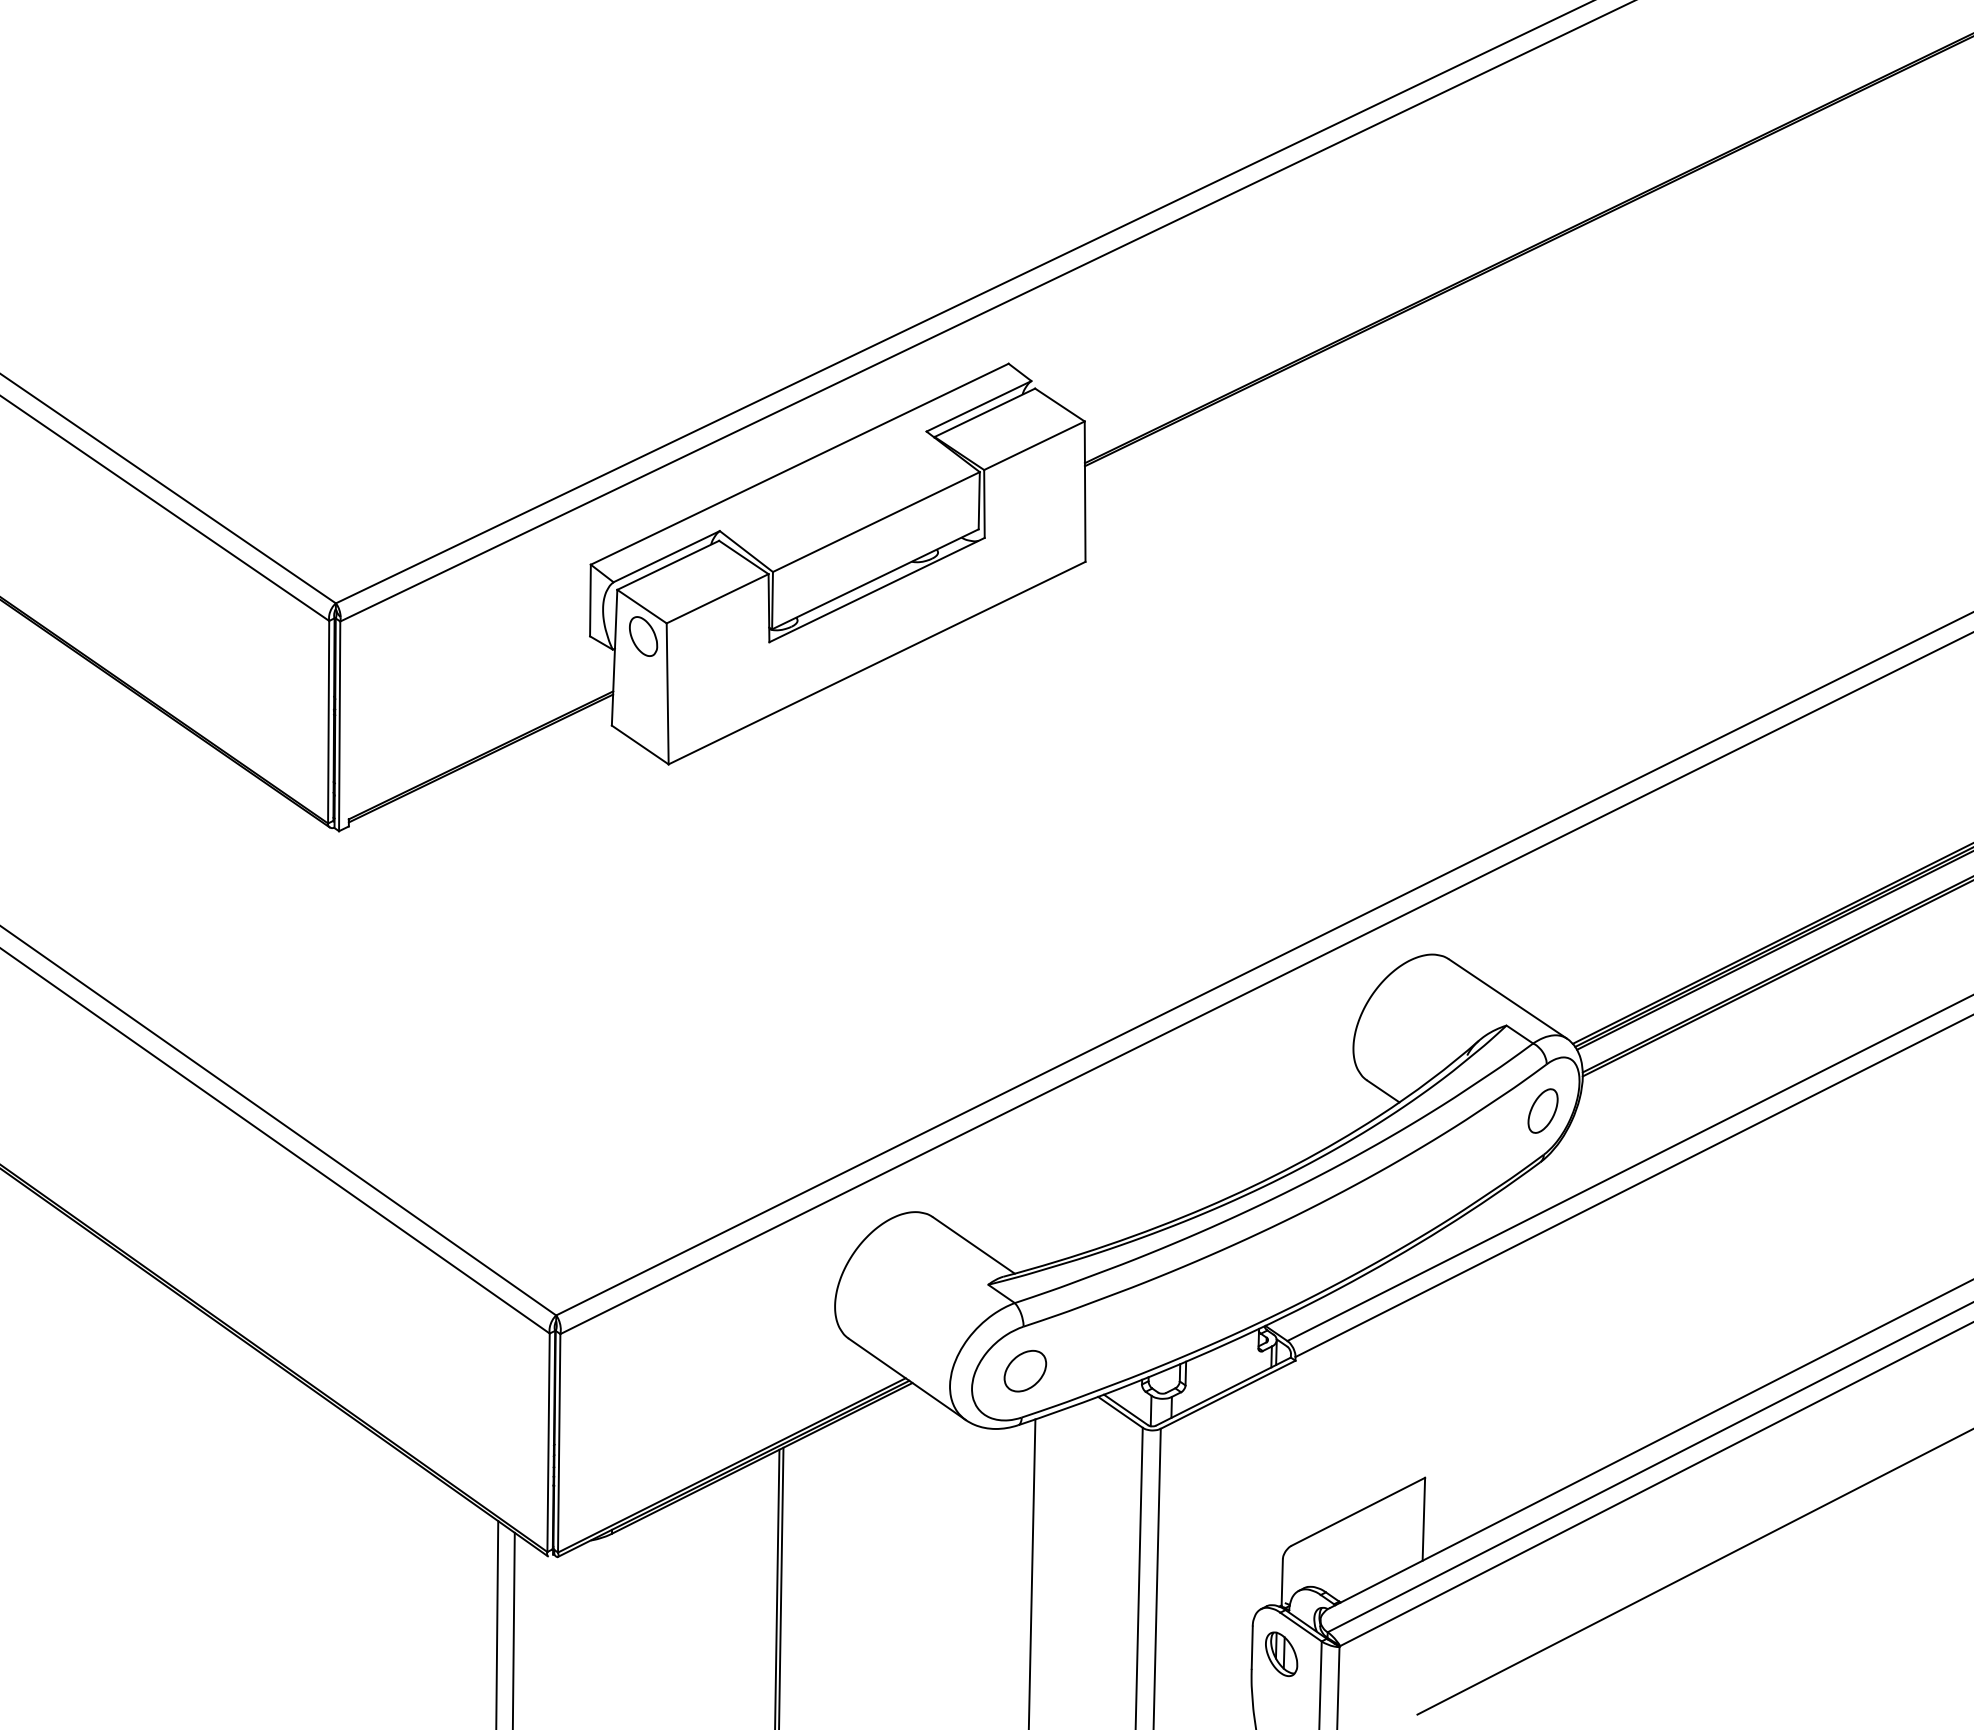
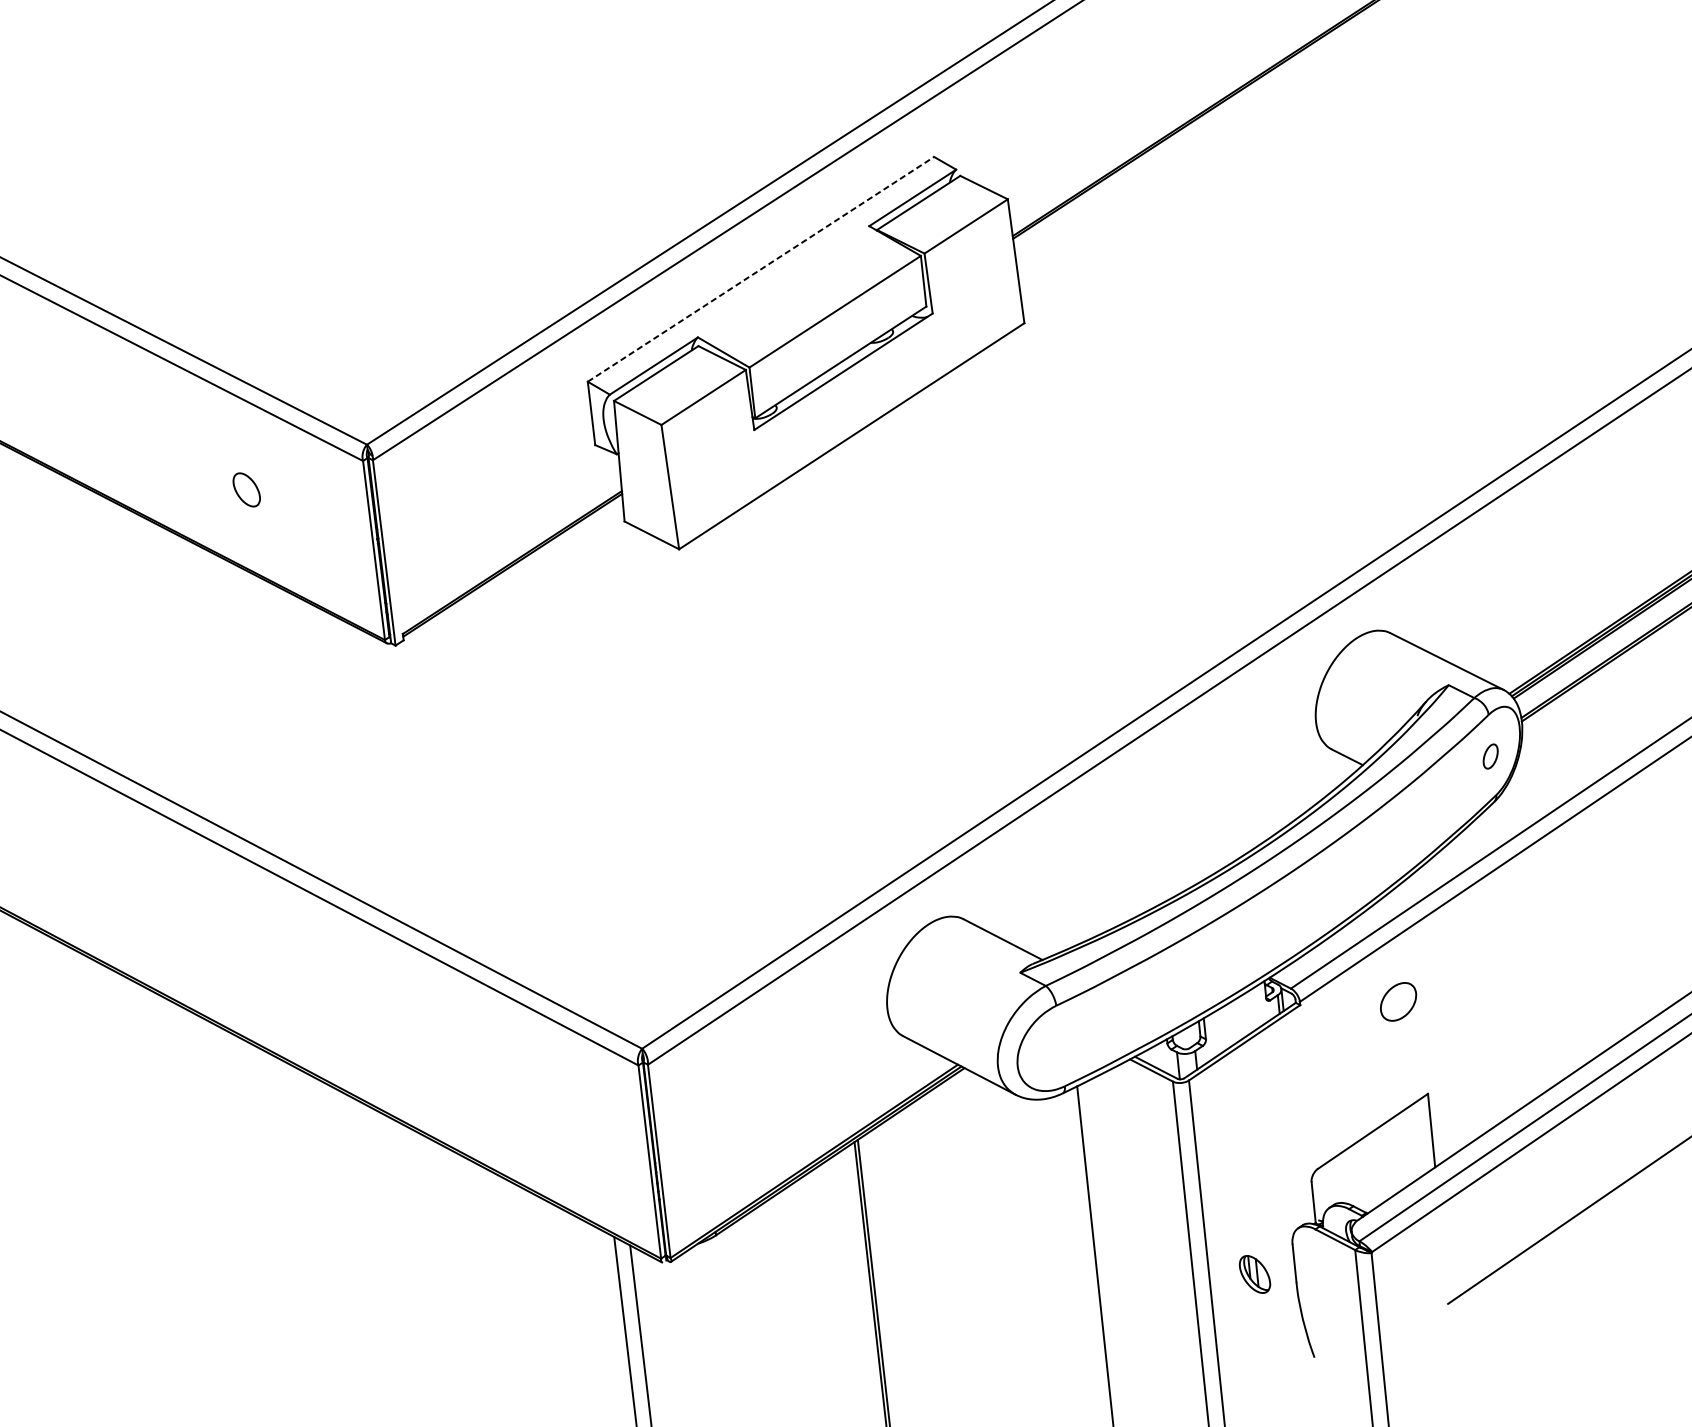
line: (799, 464) -> (760, 269), solid -> dashed
part: (643, 636) -> (246, 489), moved
part: (1542, 1110) -> (1490, 756), size x0.6
part: (1025, 1371) -> (1398, 1002), moved
part: (1281, 1654) -> (1254, 1274), moved

